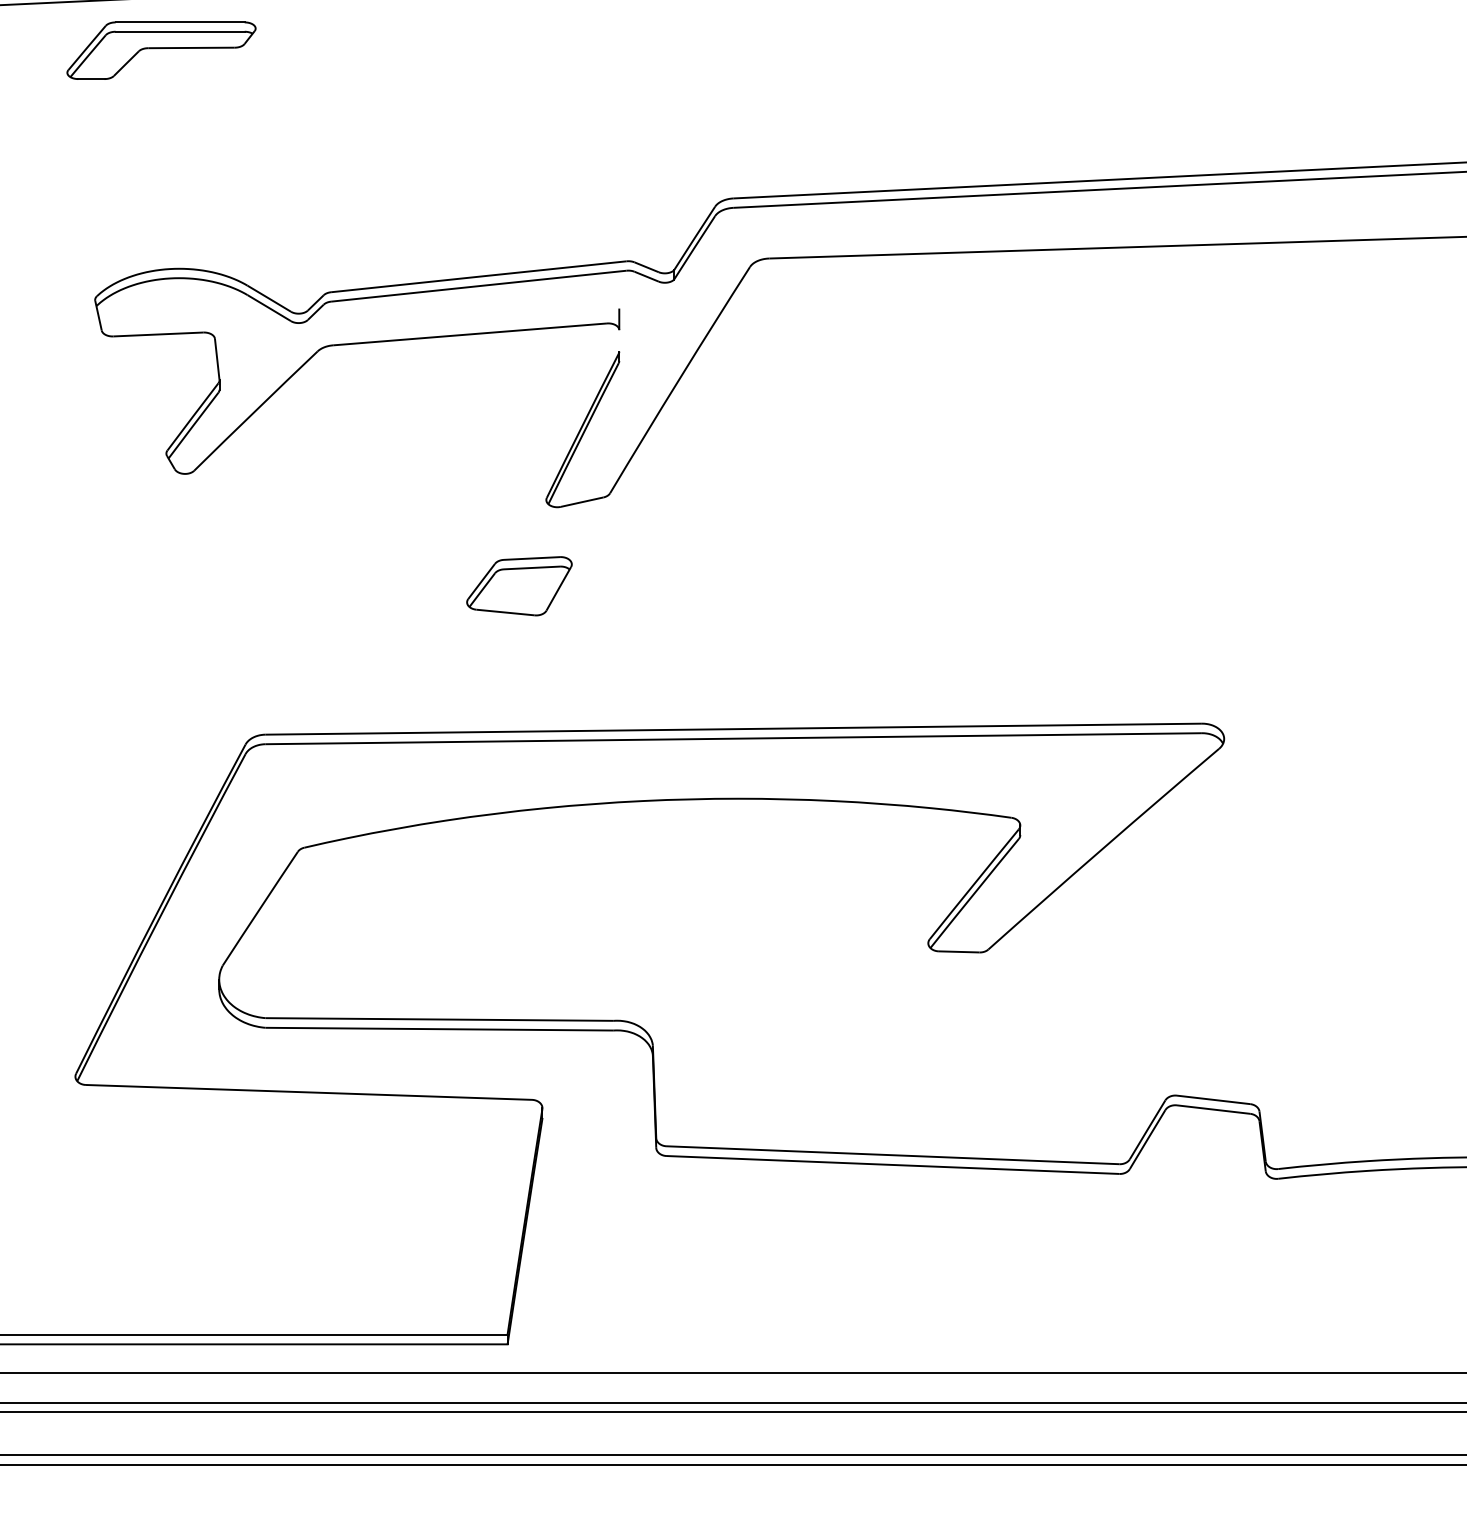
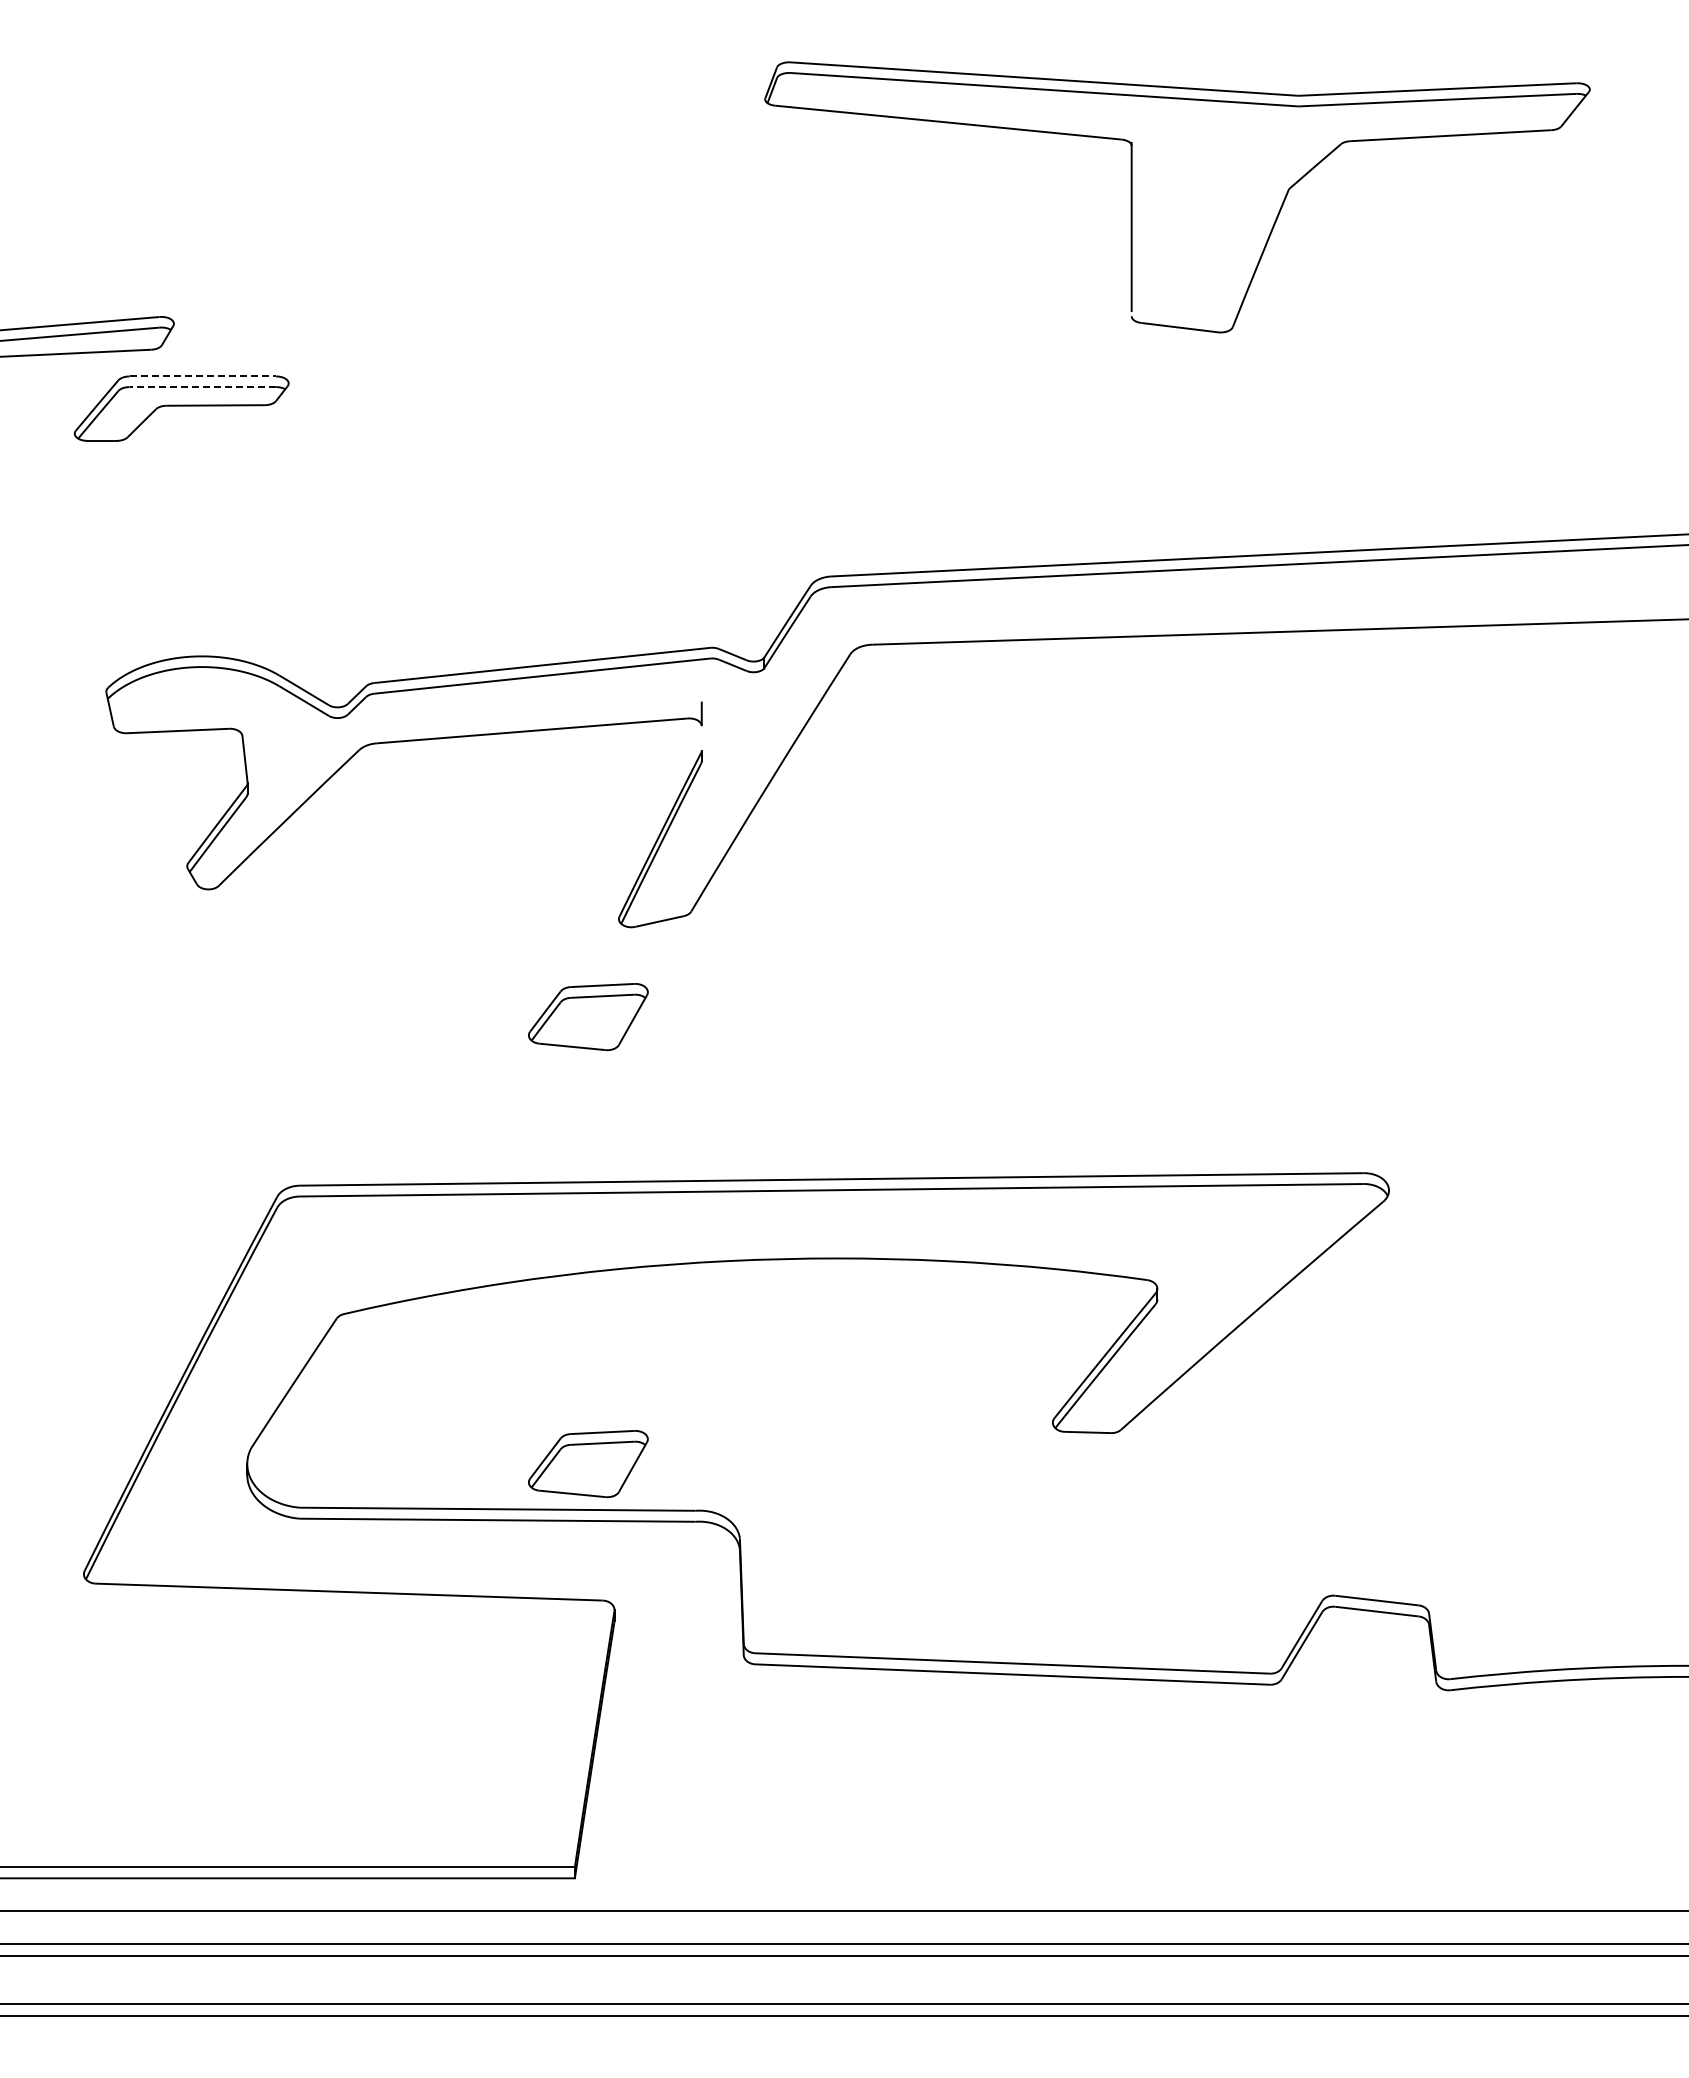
line: (180, 22) -> (203, 376), solid -> dashed
line: (179, 32) -> (202, 387), solid -> dashed
part: (519, 980) -> (588, 1464), added

